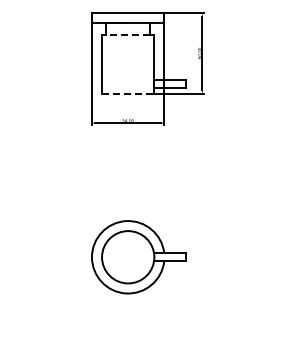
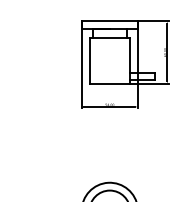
line: (127, 34) -> (109, 37), dashed -> solid
line: (128, 93) -> (110, 83), dashed -> solid

